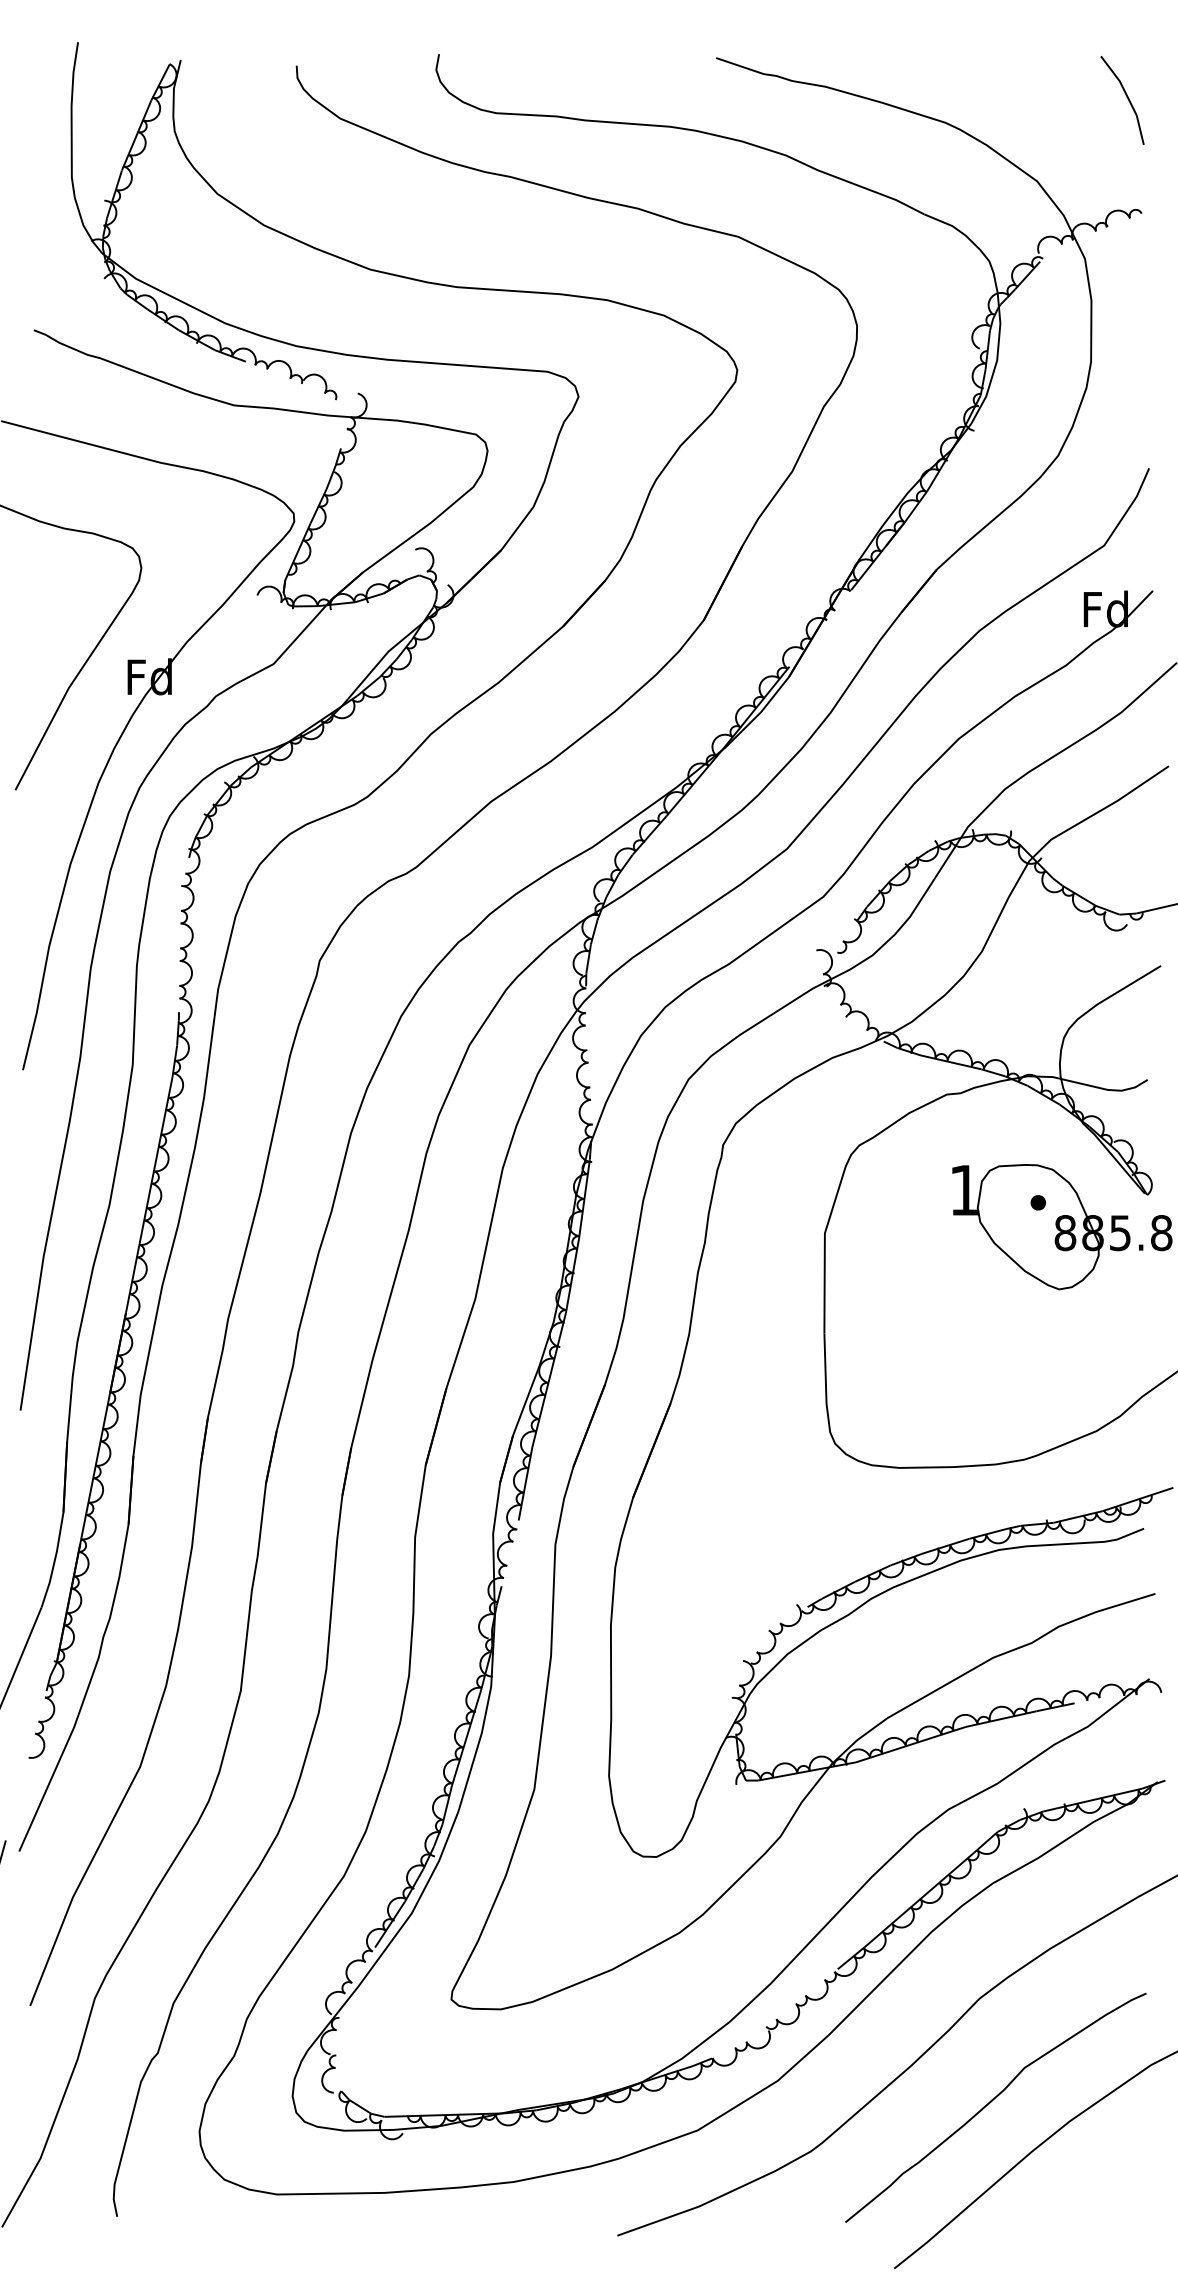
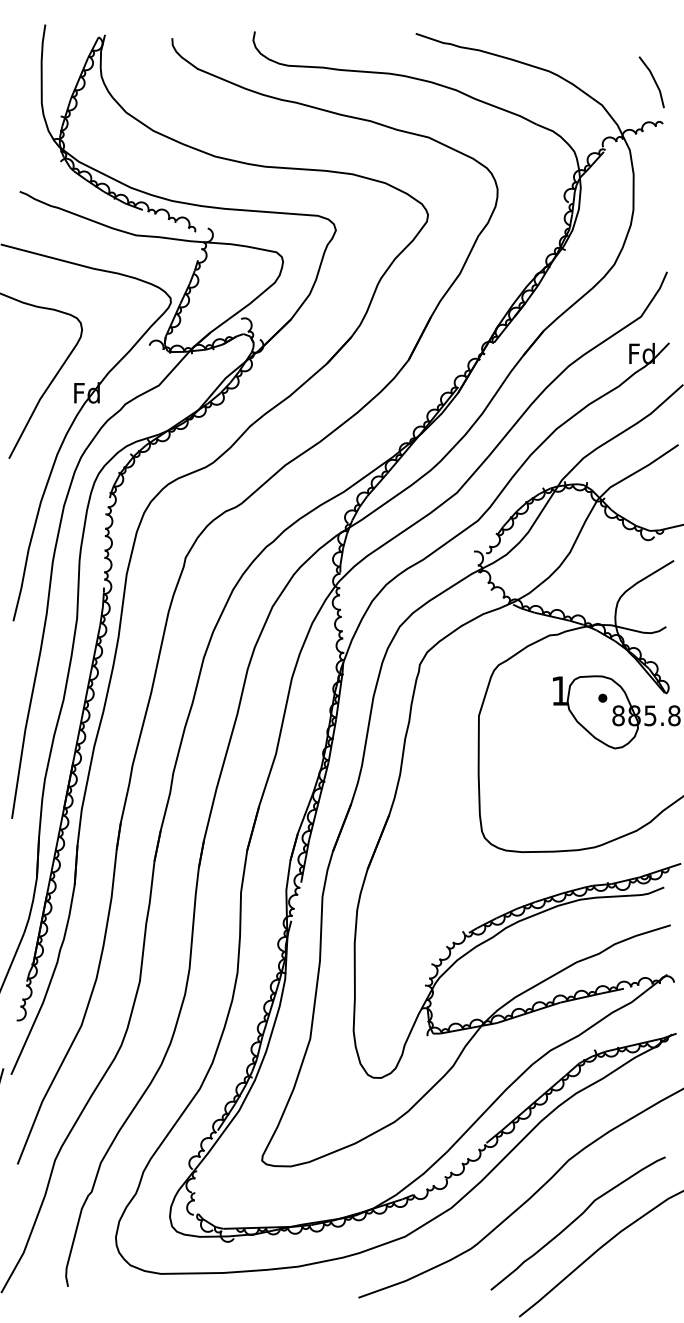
line: (1125, 97) -> (653, 80), moved

